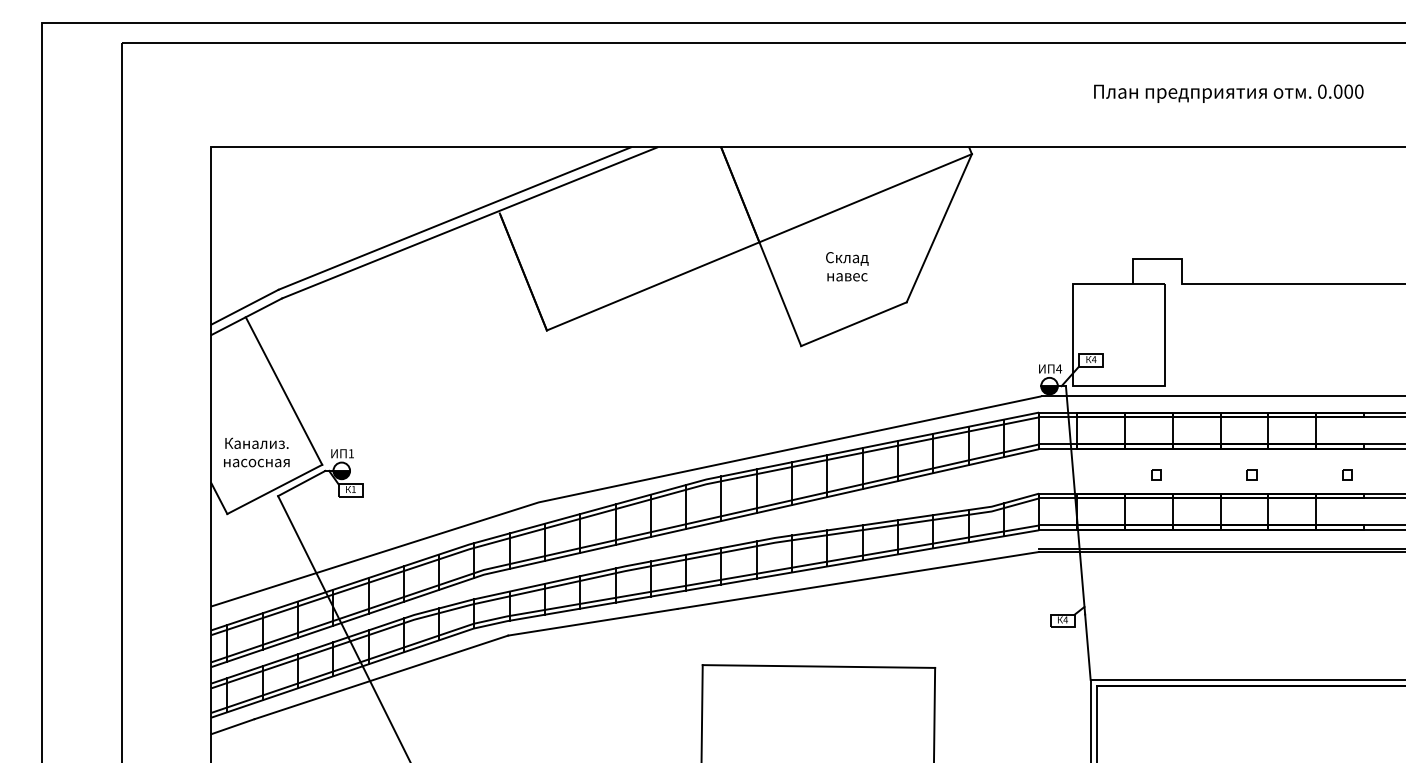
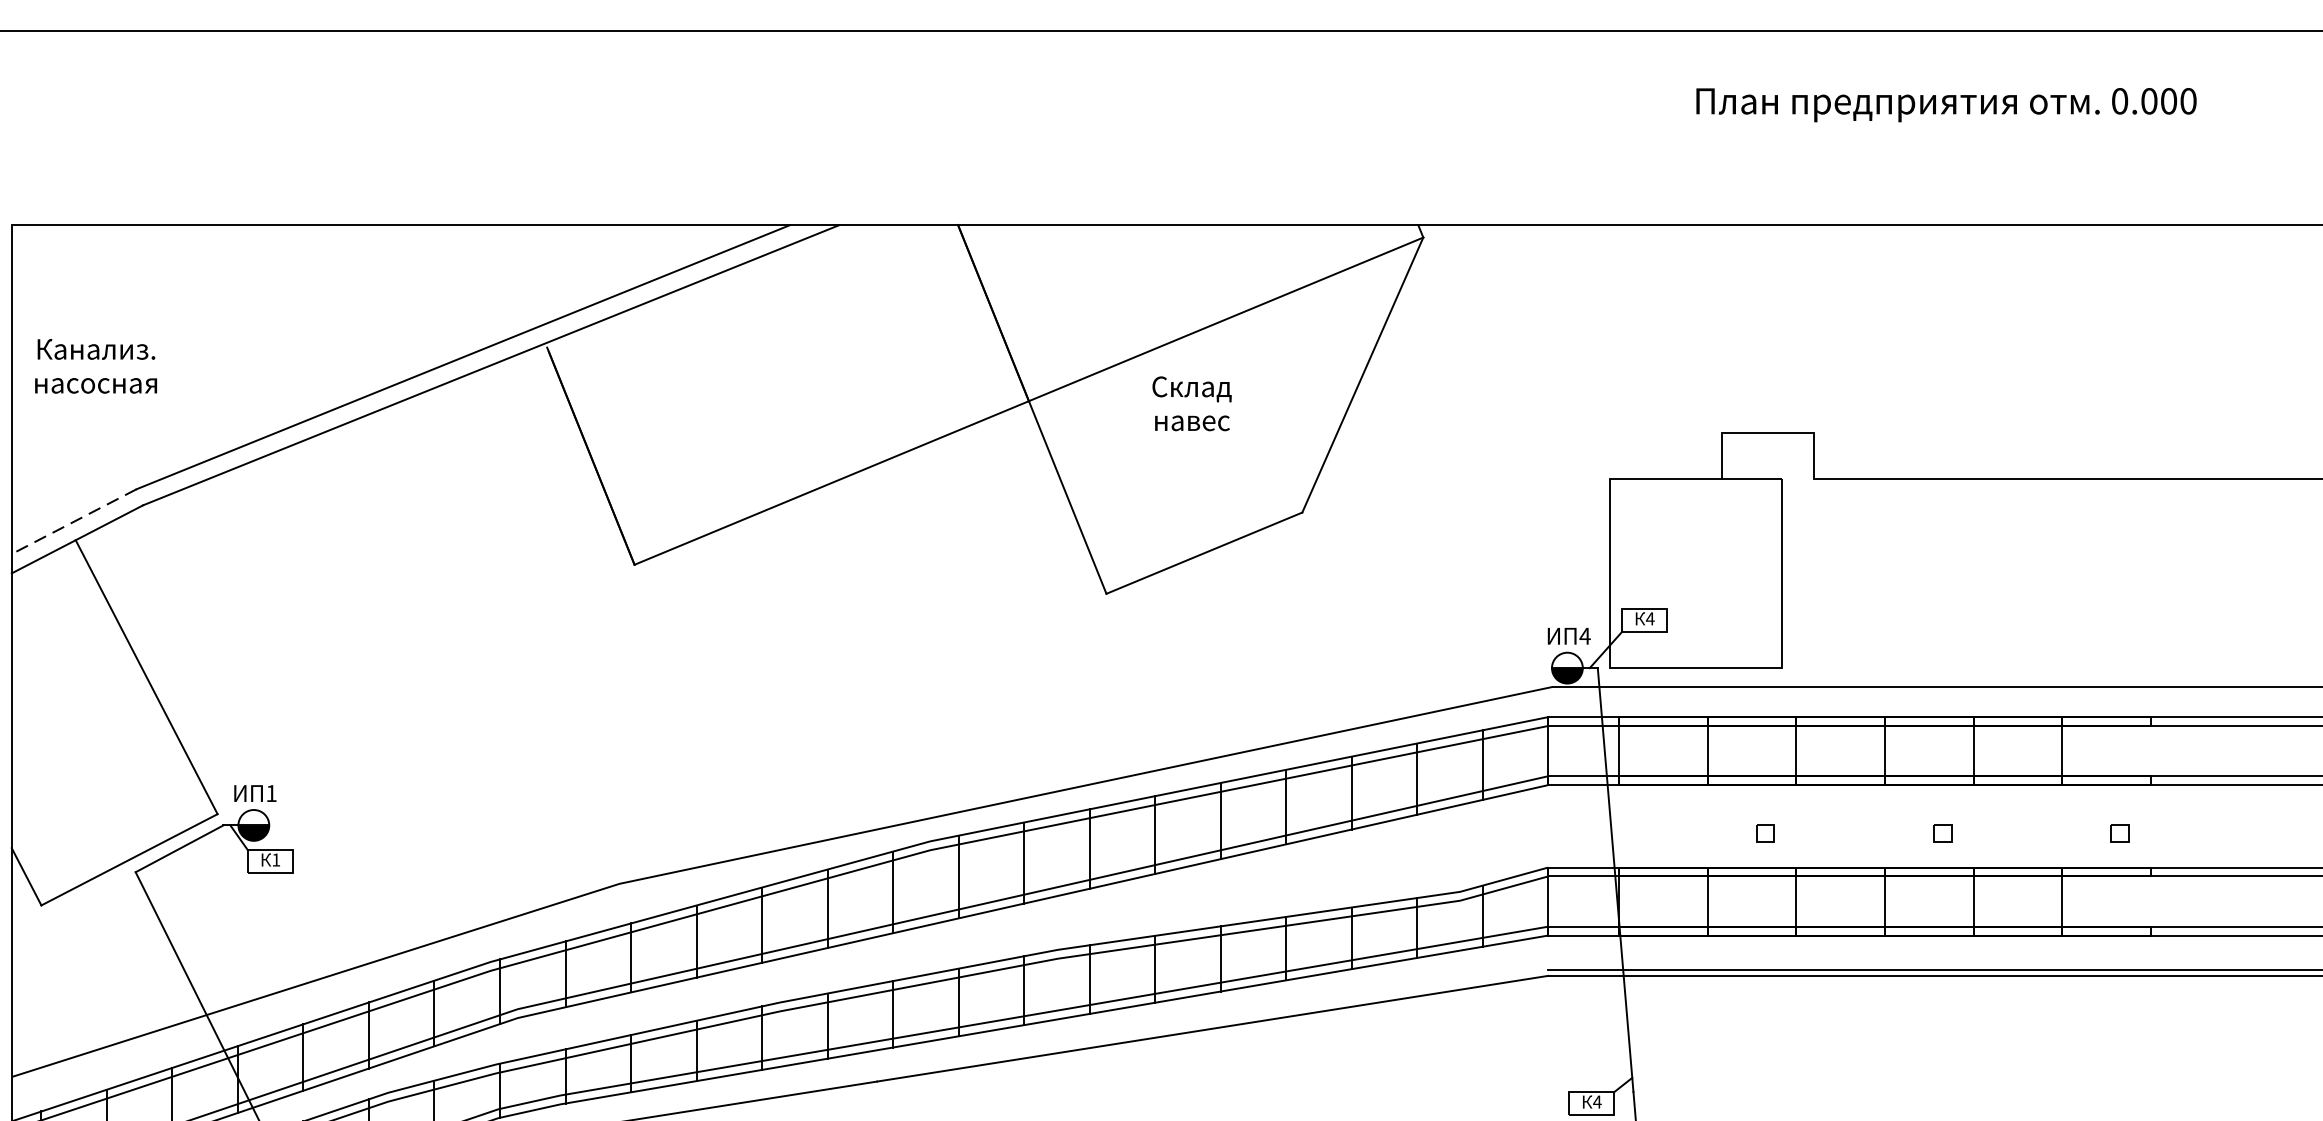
text: (1228, 93) -> (1945, 104), moved
text: (847, 266) -> (1192, 403), moved
line: (244, 307) -> (73, 522), solid -> dashed
text: (256, 452) -> (95, 366), moved

